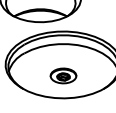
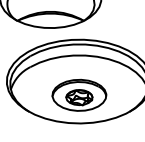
part: (63, 75) -> (79, 94), size x1.67

